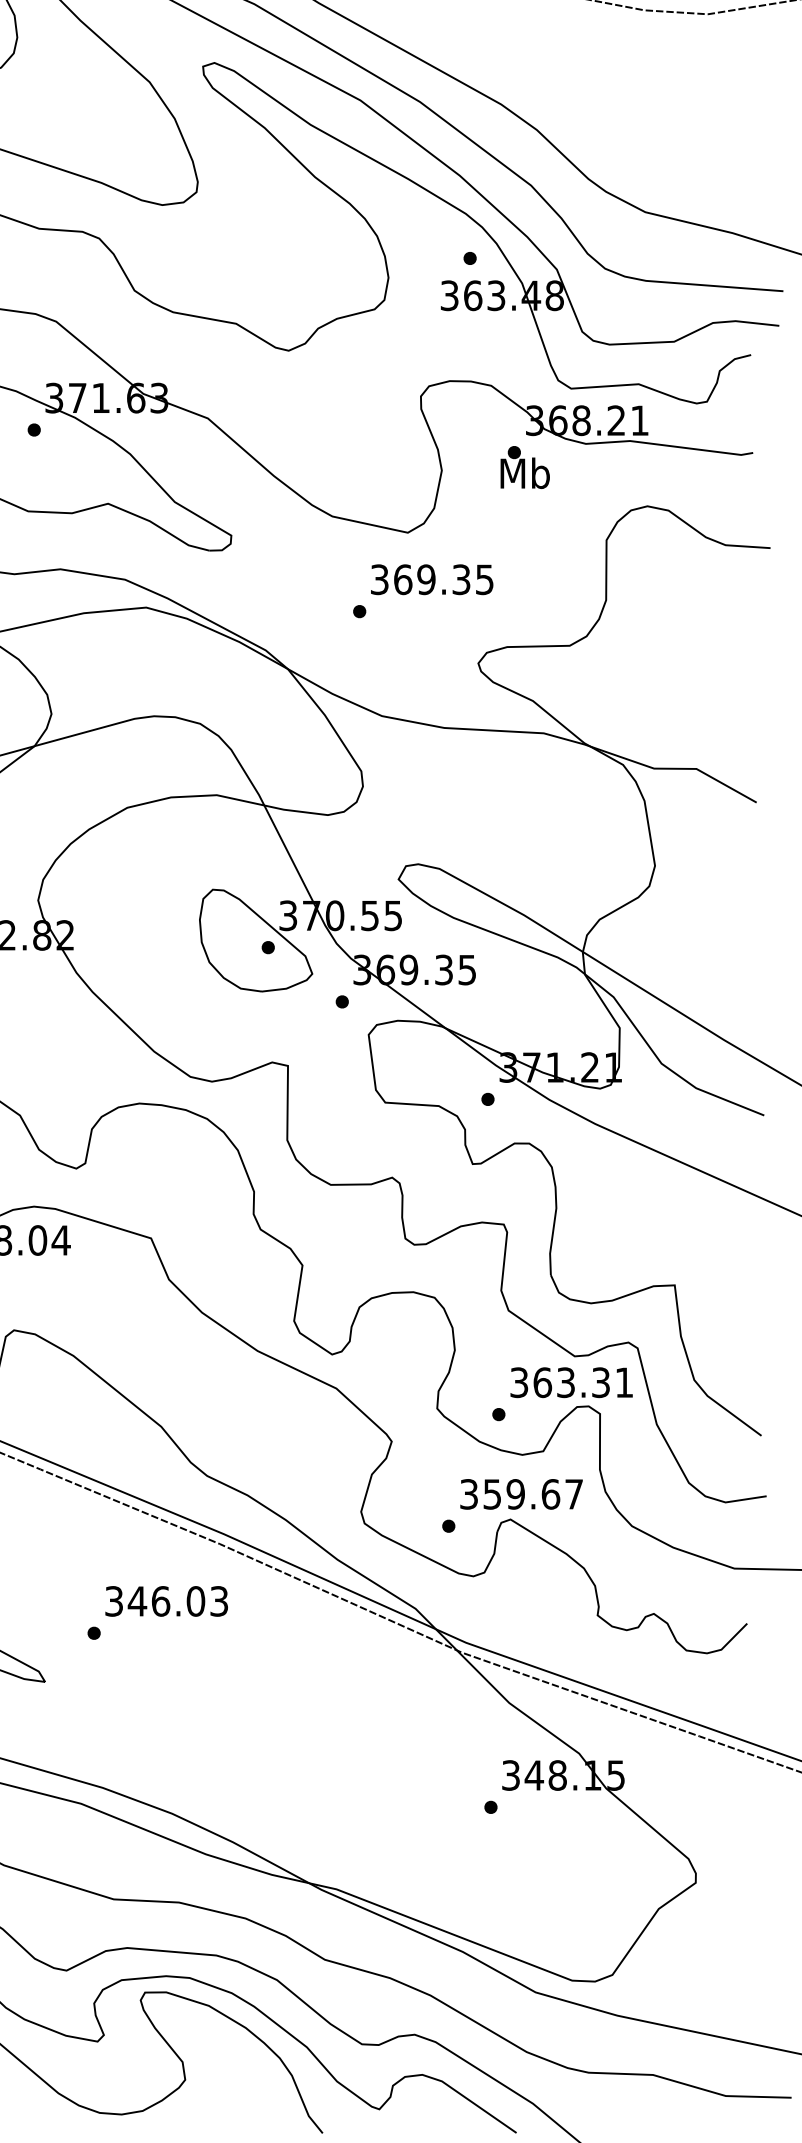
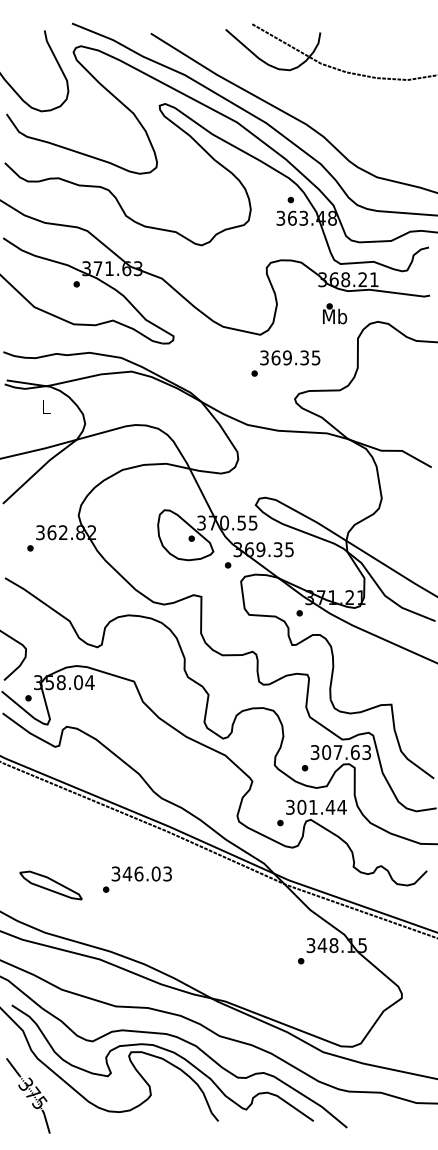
text: (526, 466) -> (335, 313), moved
text: (422, 591) -> (285, 363), moved
text: (583, 1382) -> (346, 752), 363.31 -> 307.63
text: (532, 1492) -> (321, 806), 359.67 -> 301.44
text: (157, 1612) -> (137, 879), moved

